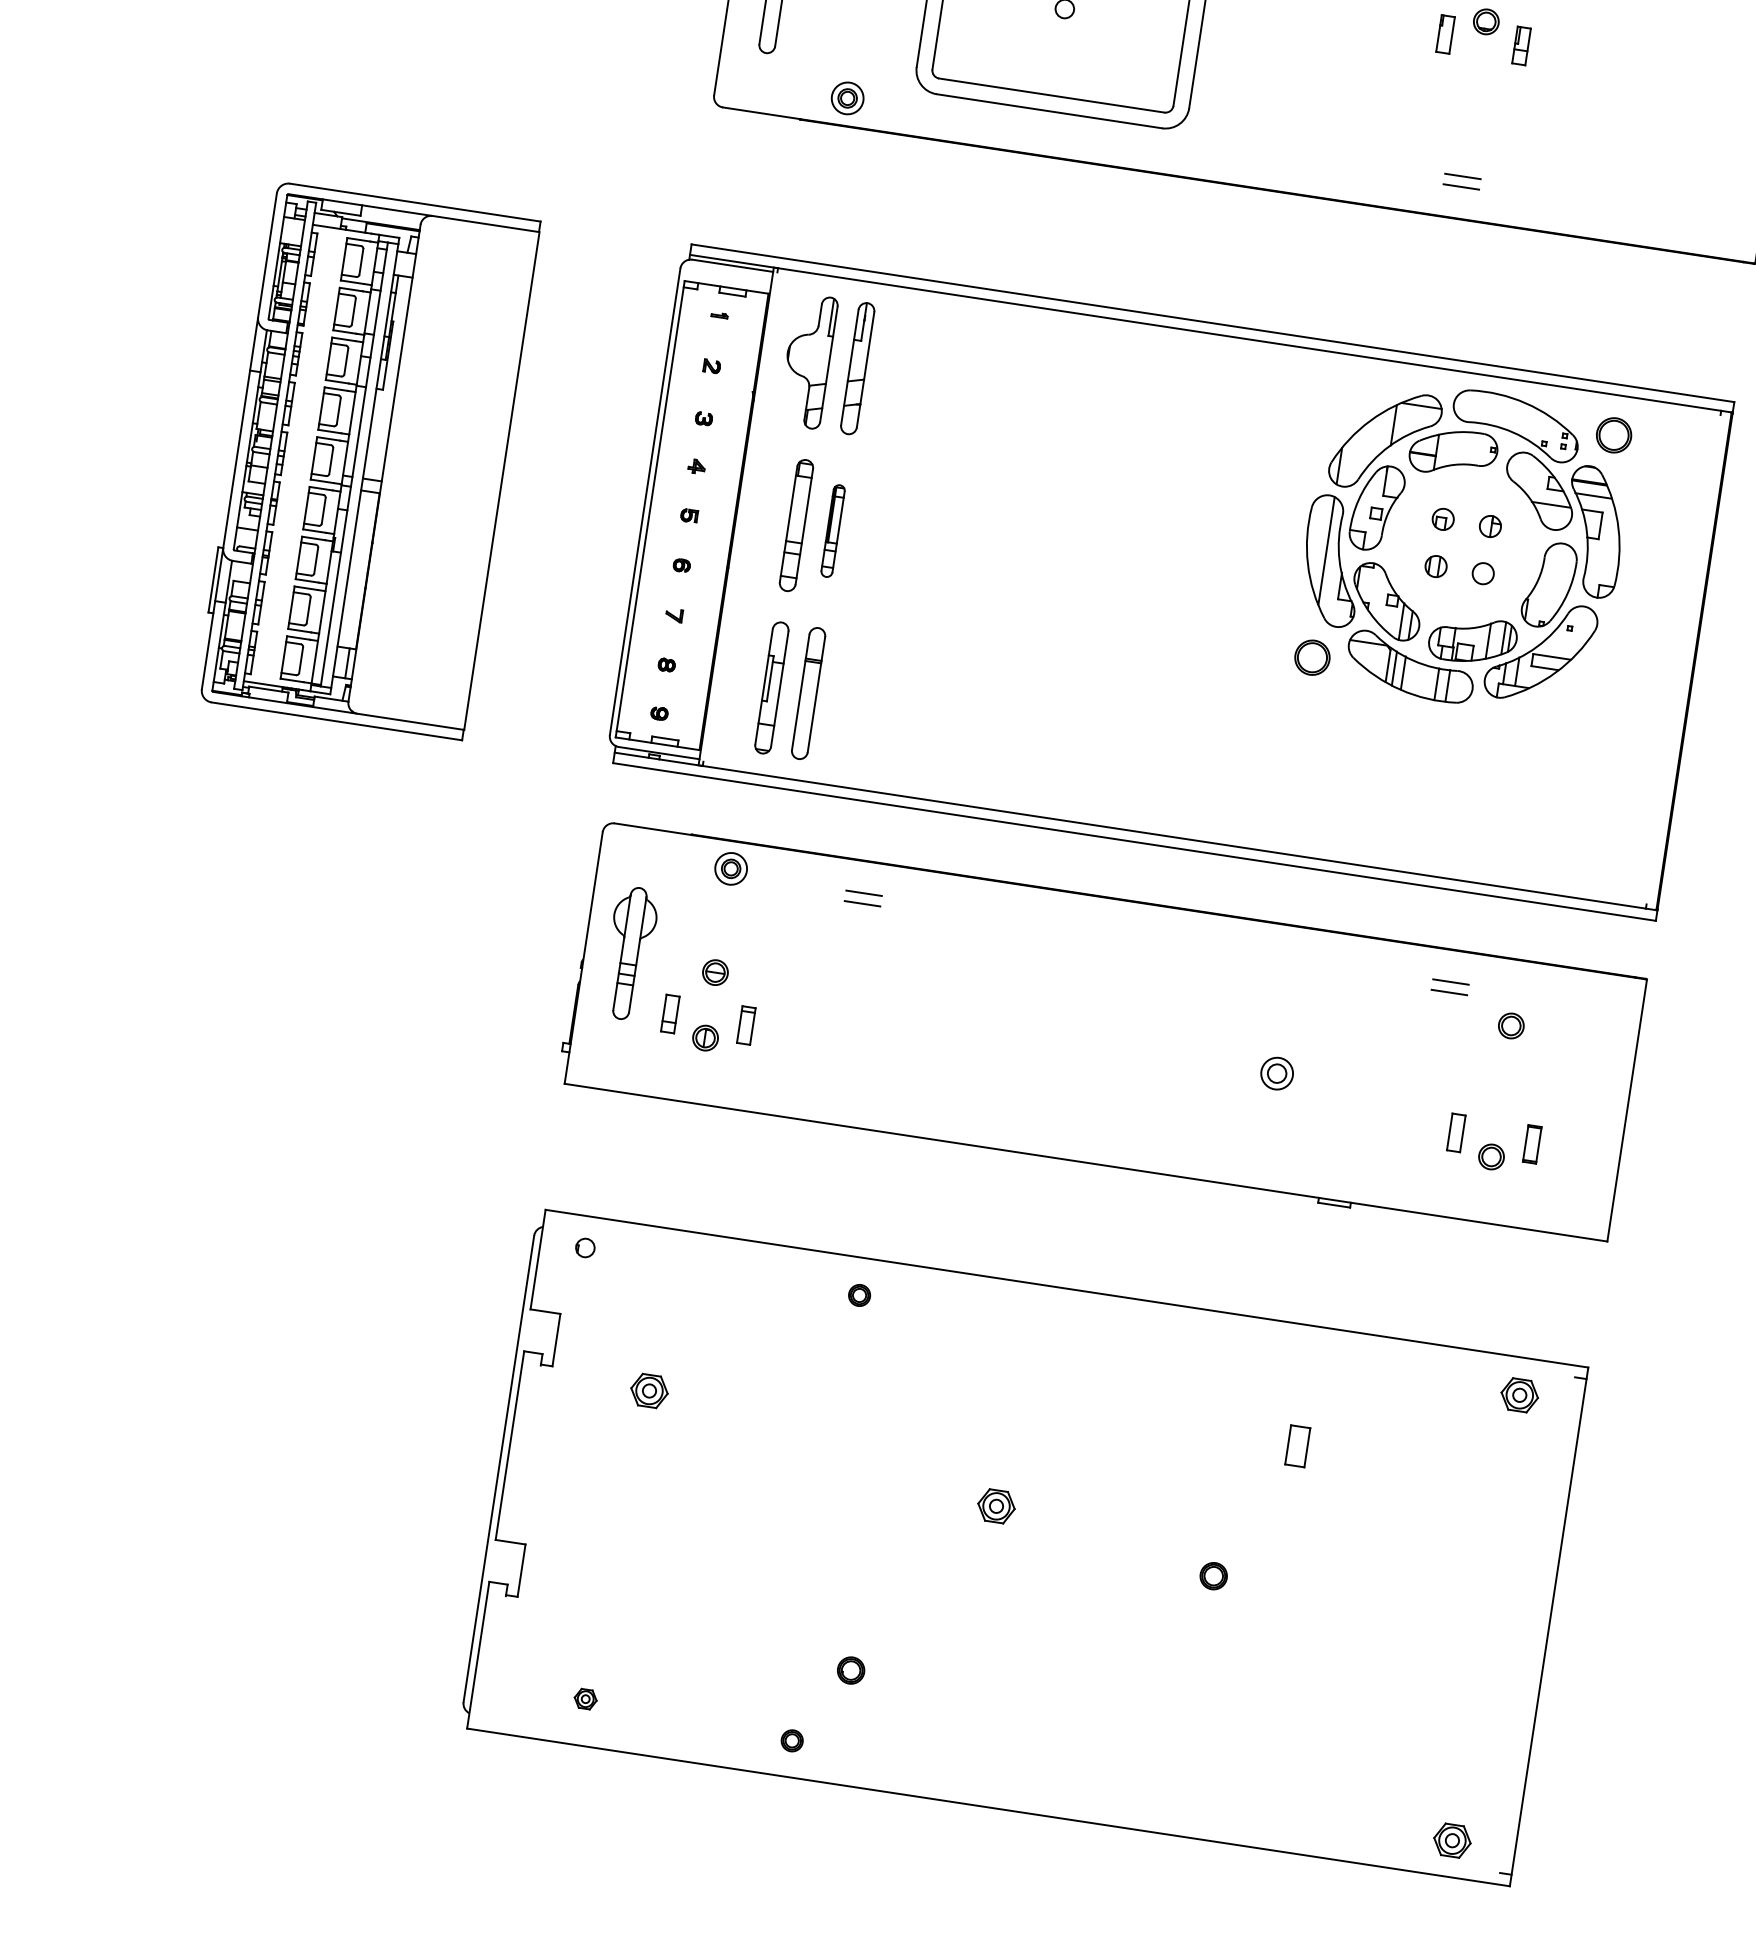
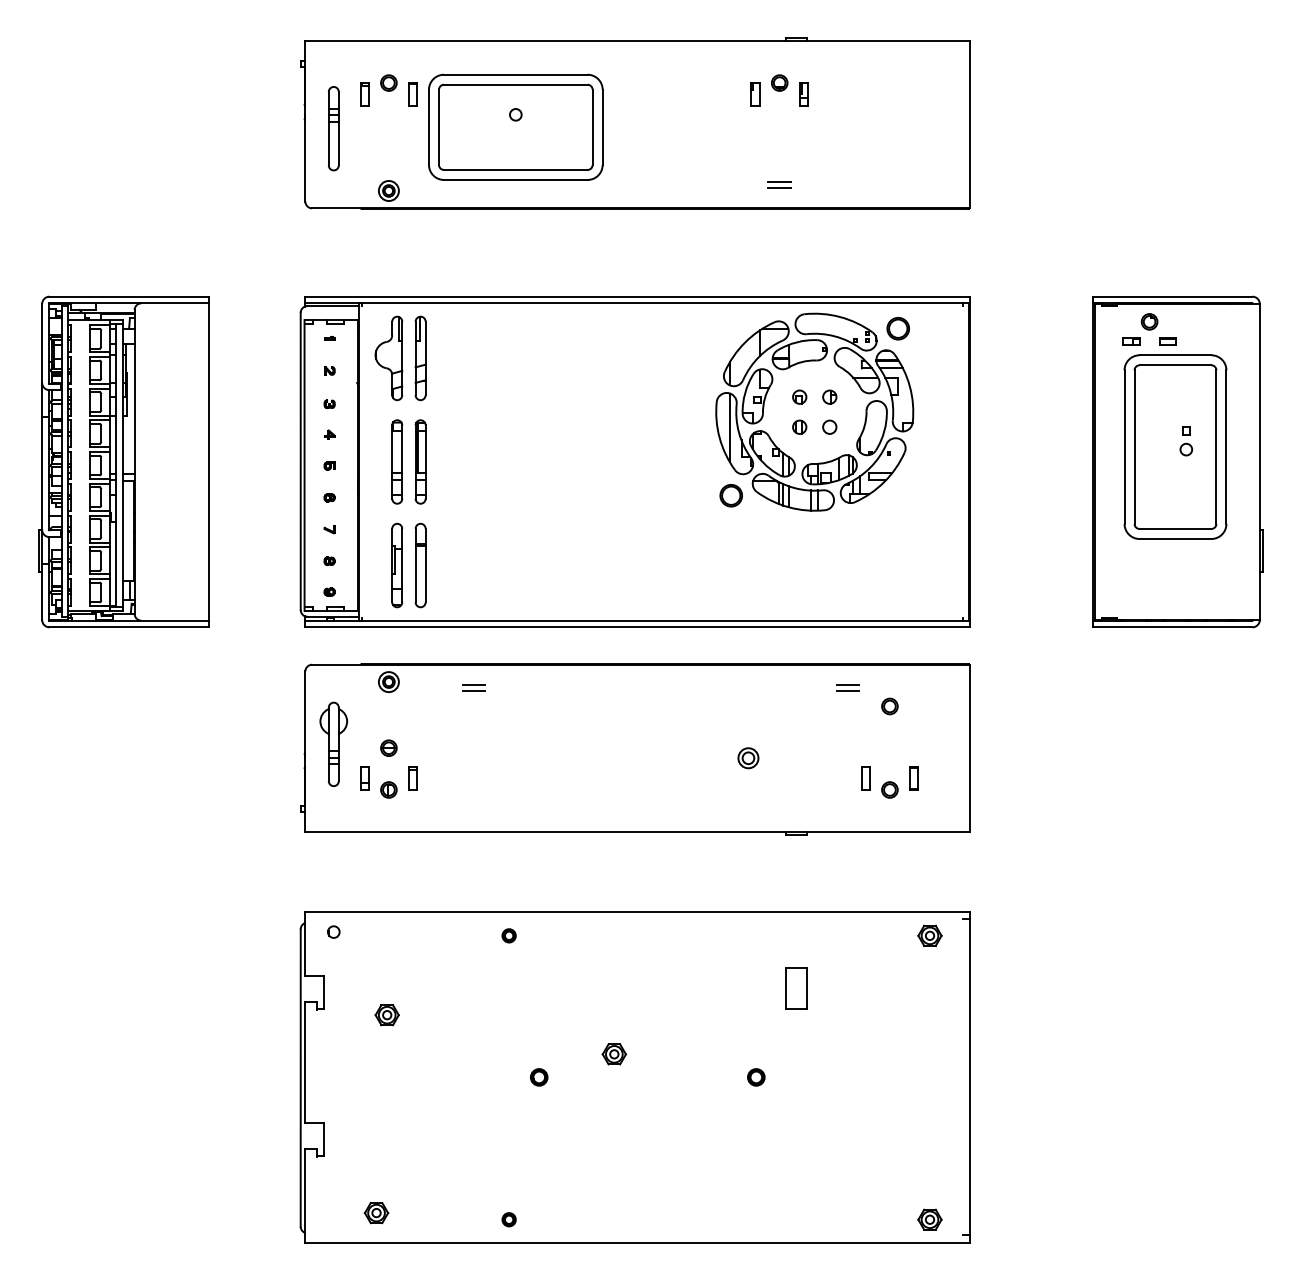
part: (833, 530) -> (420, 461), size x1.43
part: (1297, 1446) -> (796, 988), size x1.67
part: (851, 1670) -> (539, 1077), moved
part: (585, 1699) -> (376, 1213), size x1.67

